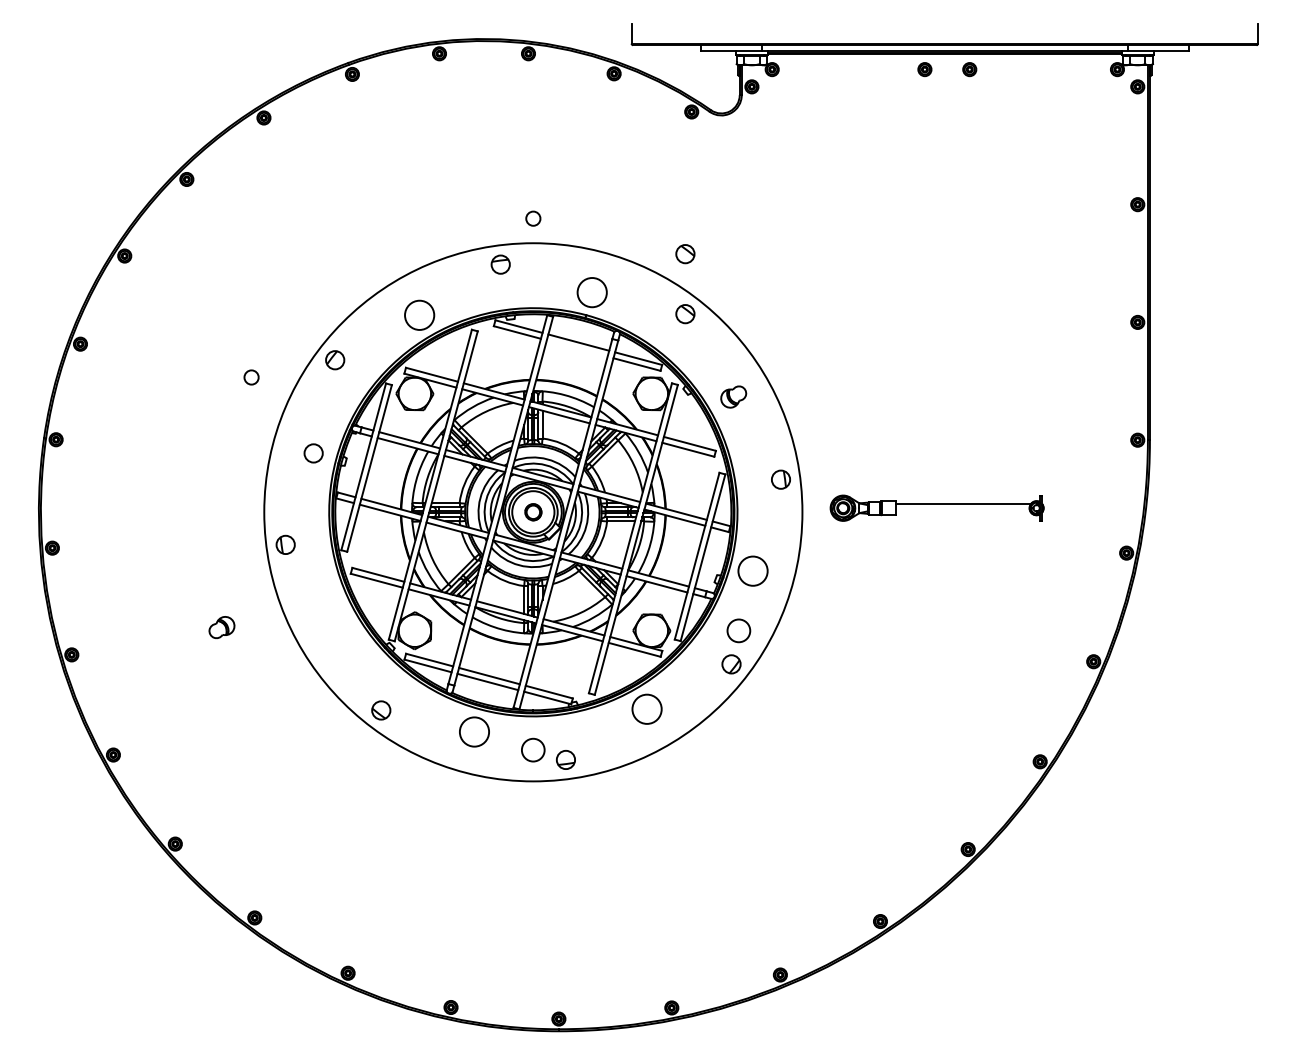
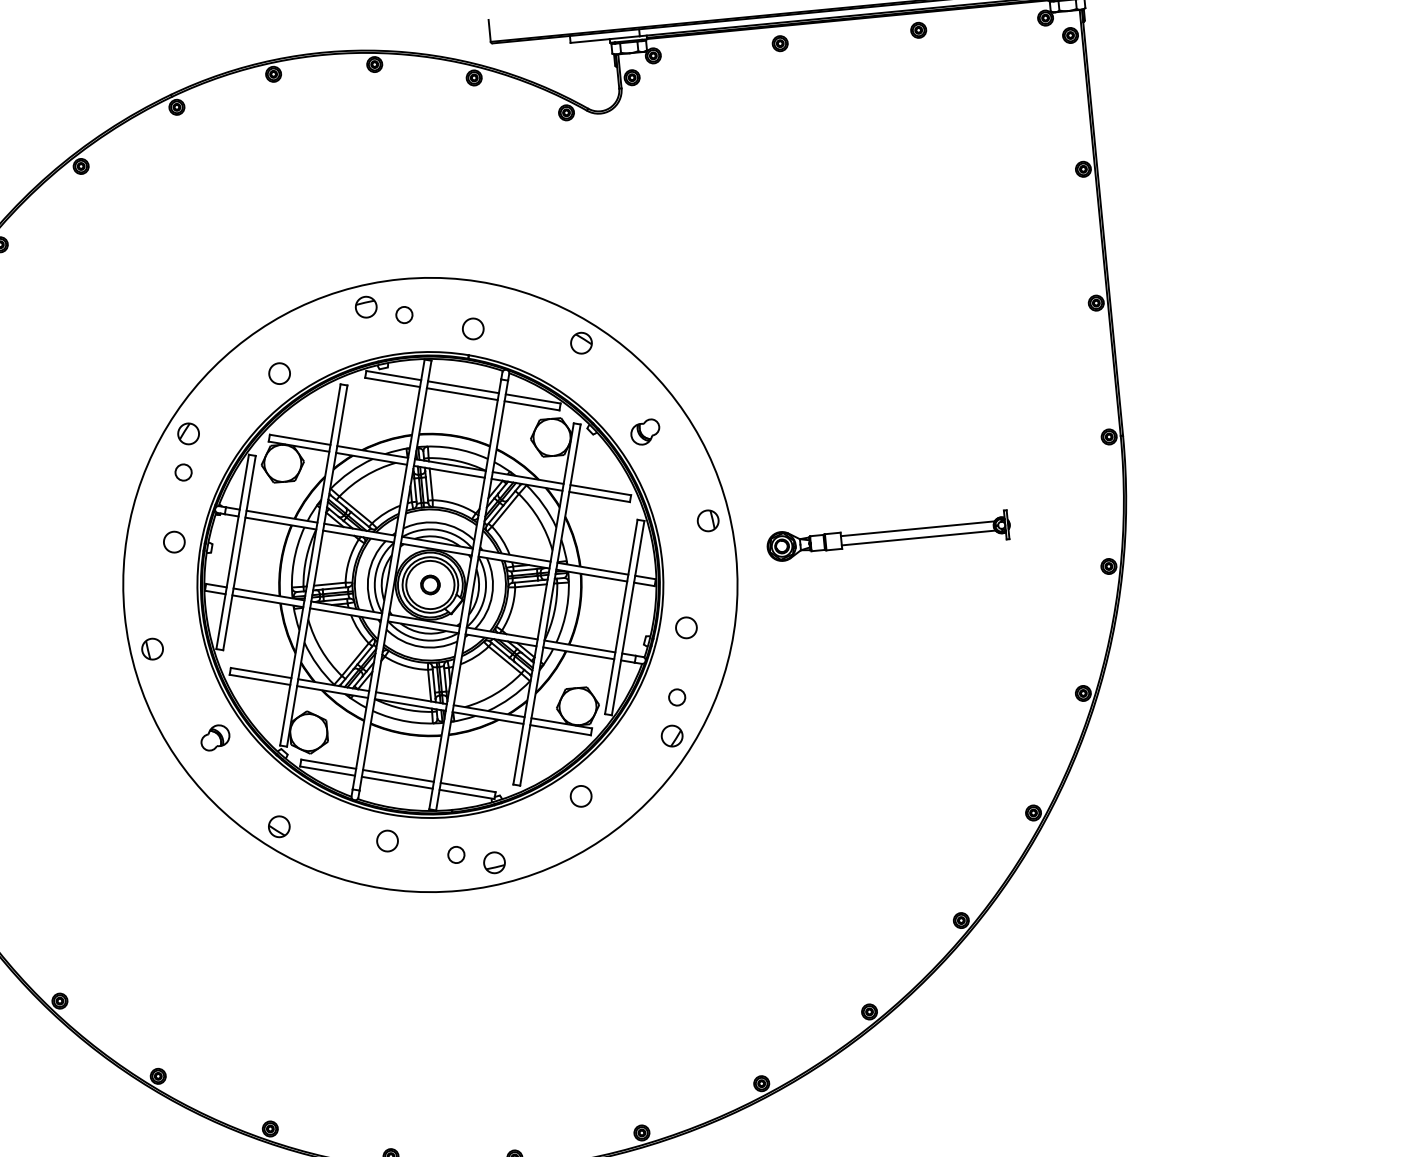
part: (924, 69) -> (779, 43), moved
part: (969, 69) -> (918, 30), moved
circle: (533, 218) -> (404, 314), moved
part: (685, 254) -> (575, 275), removed
circle: (592, 292) -> (473, 328), size x0.62
circle: (419, 315) -> (279, 373), size x0.62
line: (576, 348) -> (461, 394), added
circle: (251, 377) -> (183, 472), moved
line: (962, 512) -> (917, 538), added
circle: (752, 571) -> (685, 628), size x0.62
part: (221, 627) -> (214, 737), moved
circle: (739, 631) -> (677, 697), size x0.62
circle: (646, 709) -> (580, 796), size x0.62
circle: (474, 731) -> (387, 840), size x0.62
circle: (533, 749) -> (456, 854), size x0.62

